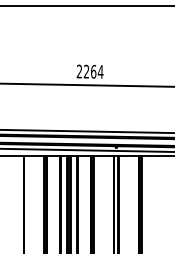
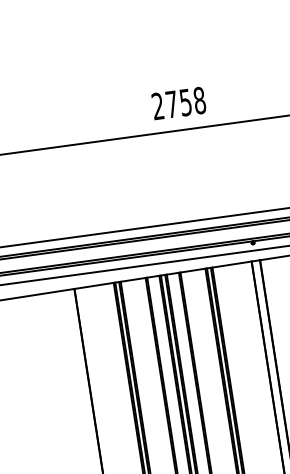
text: (93, 71) -> (185, 101), 2264 -> 2758

